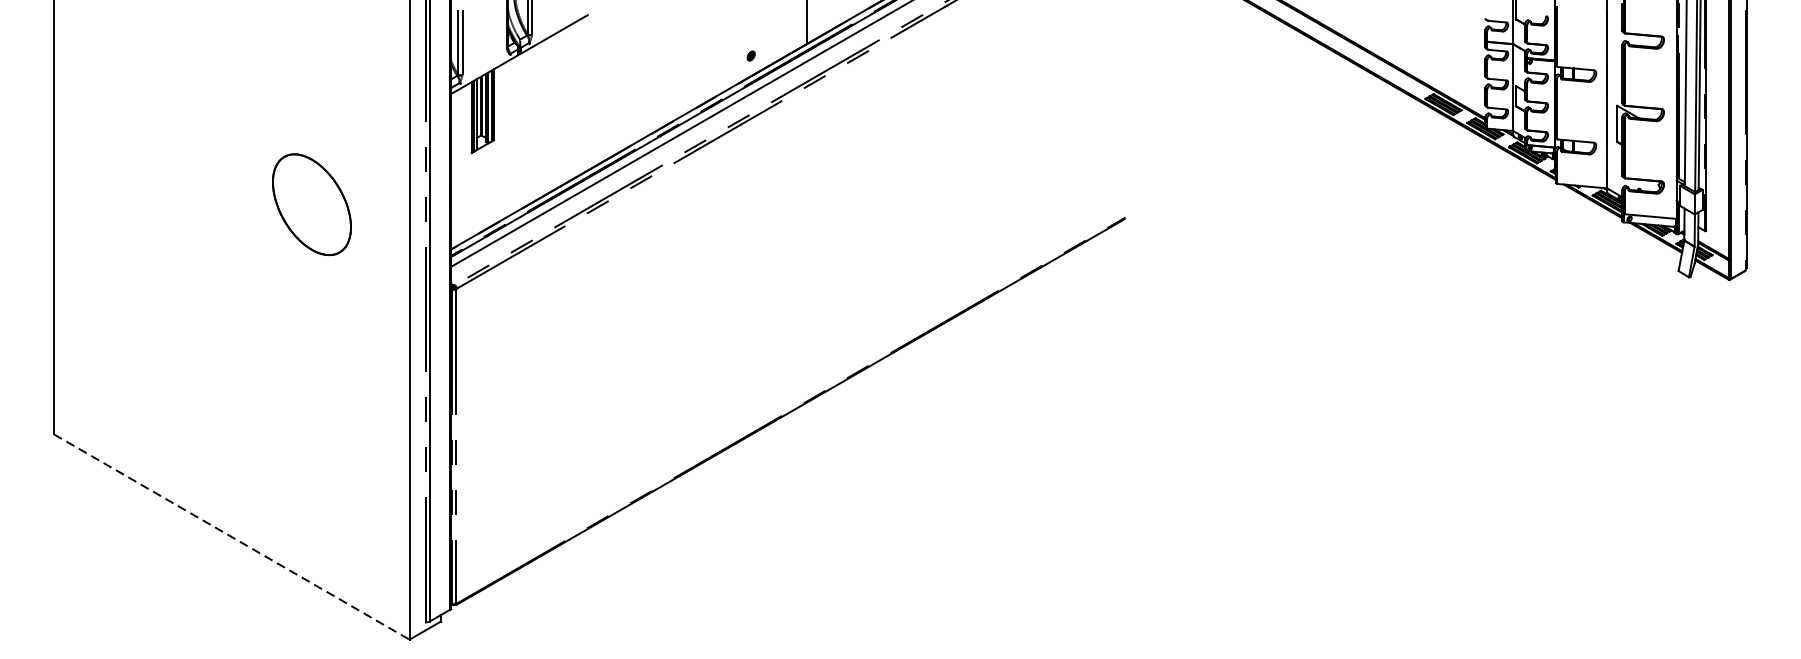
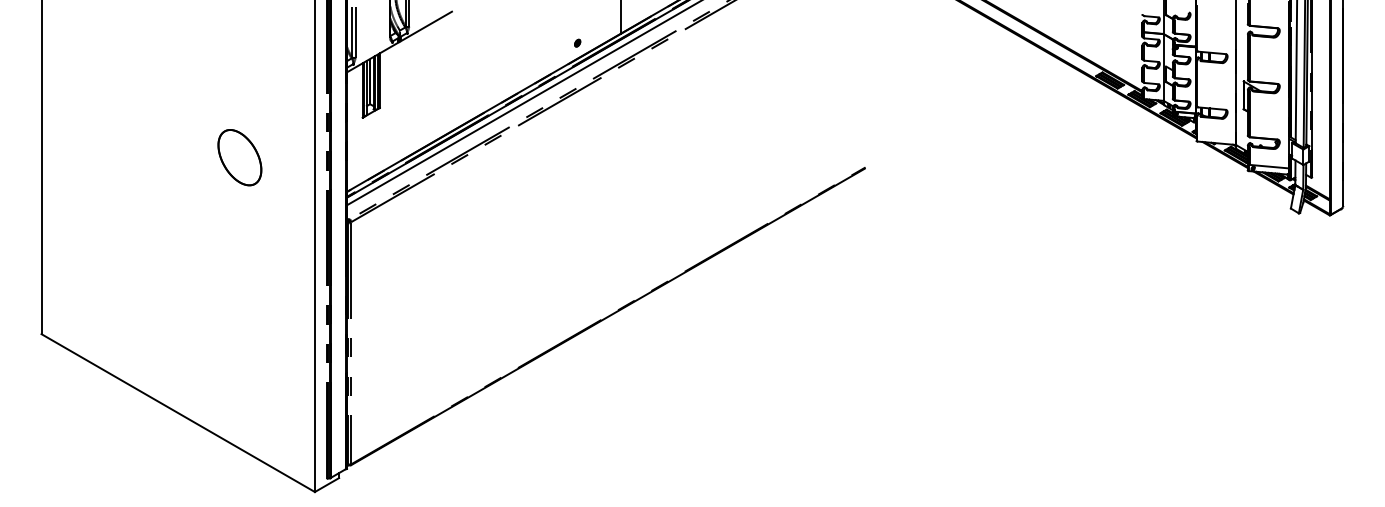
part: (311, 204) -> (239, 157), size x0.71
line: (232, 537) -> (178, 413), dashed -> solid

